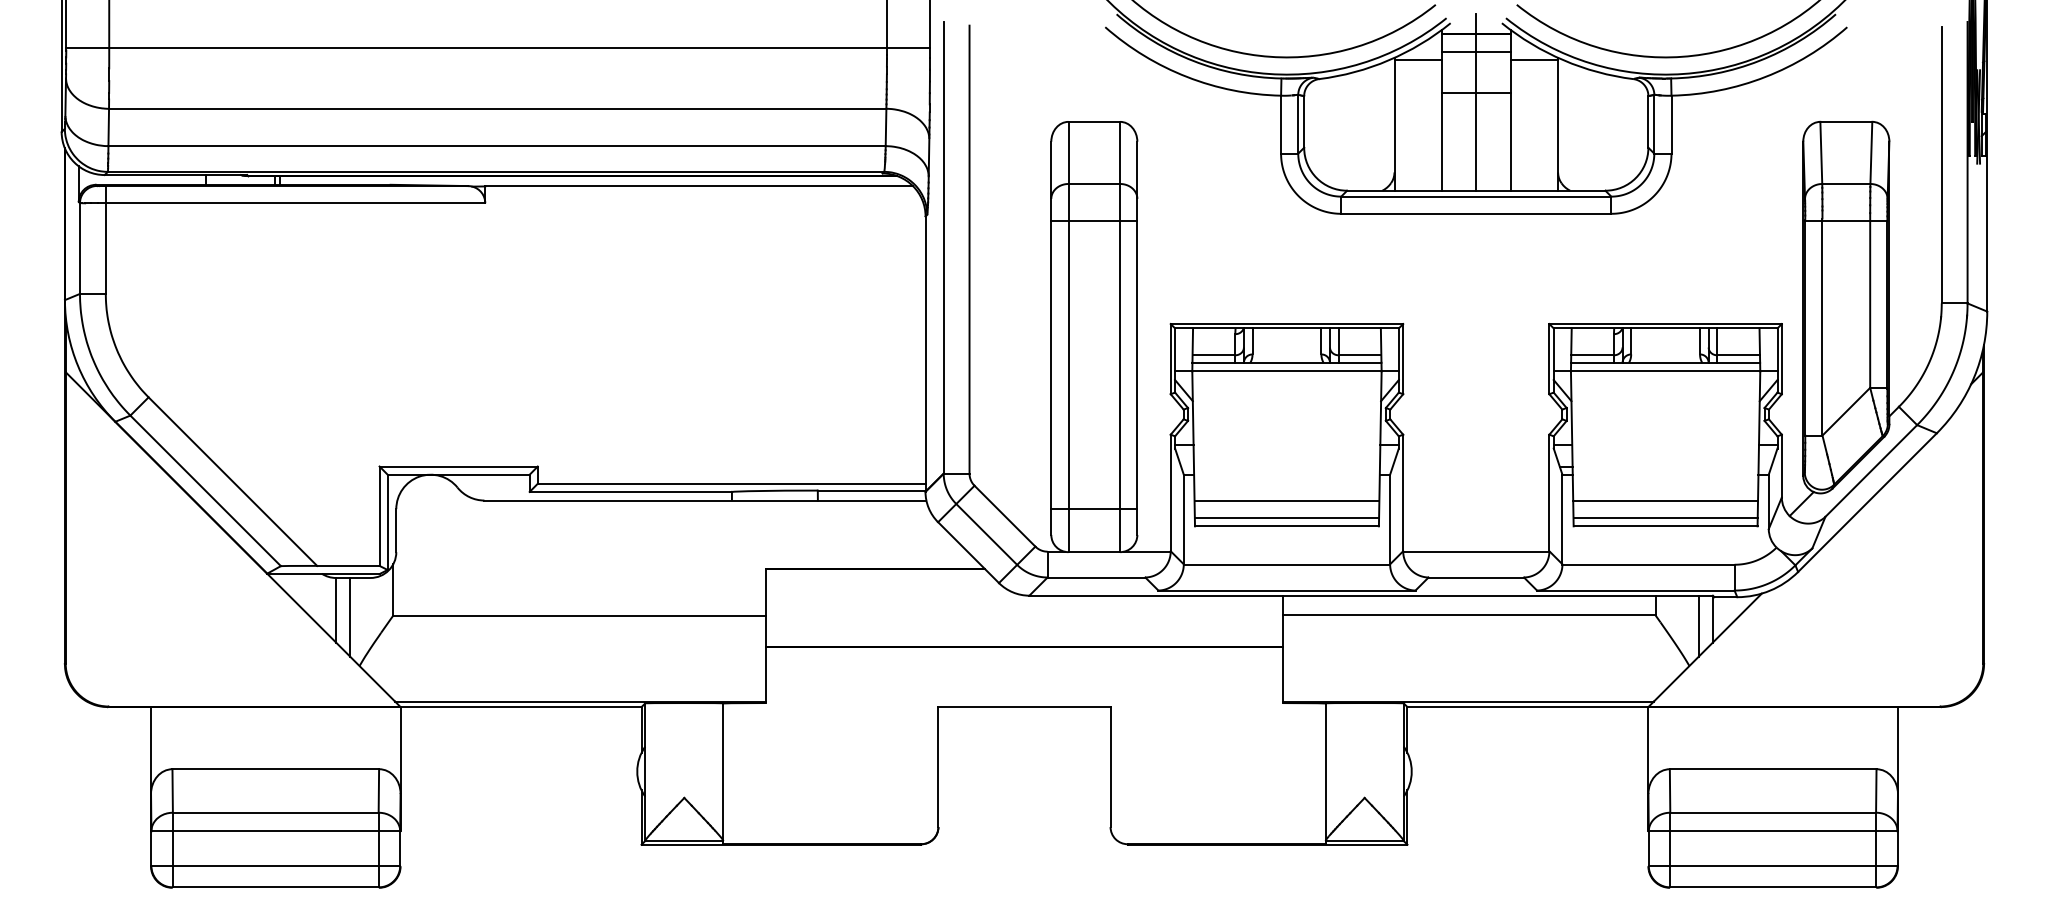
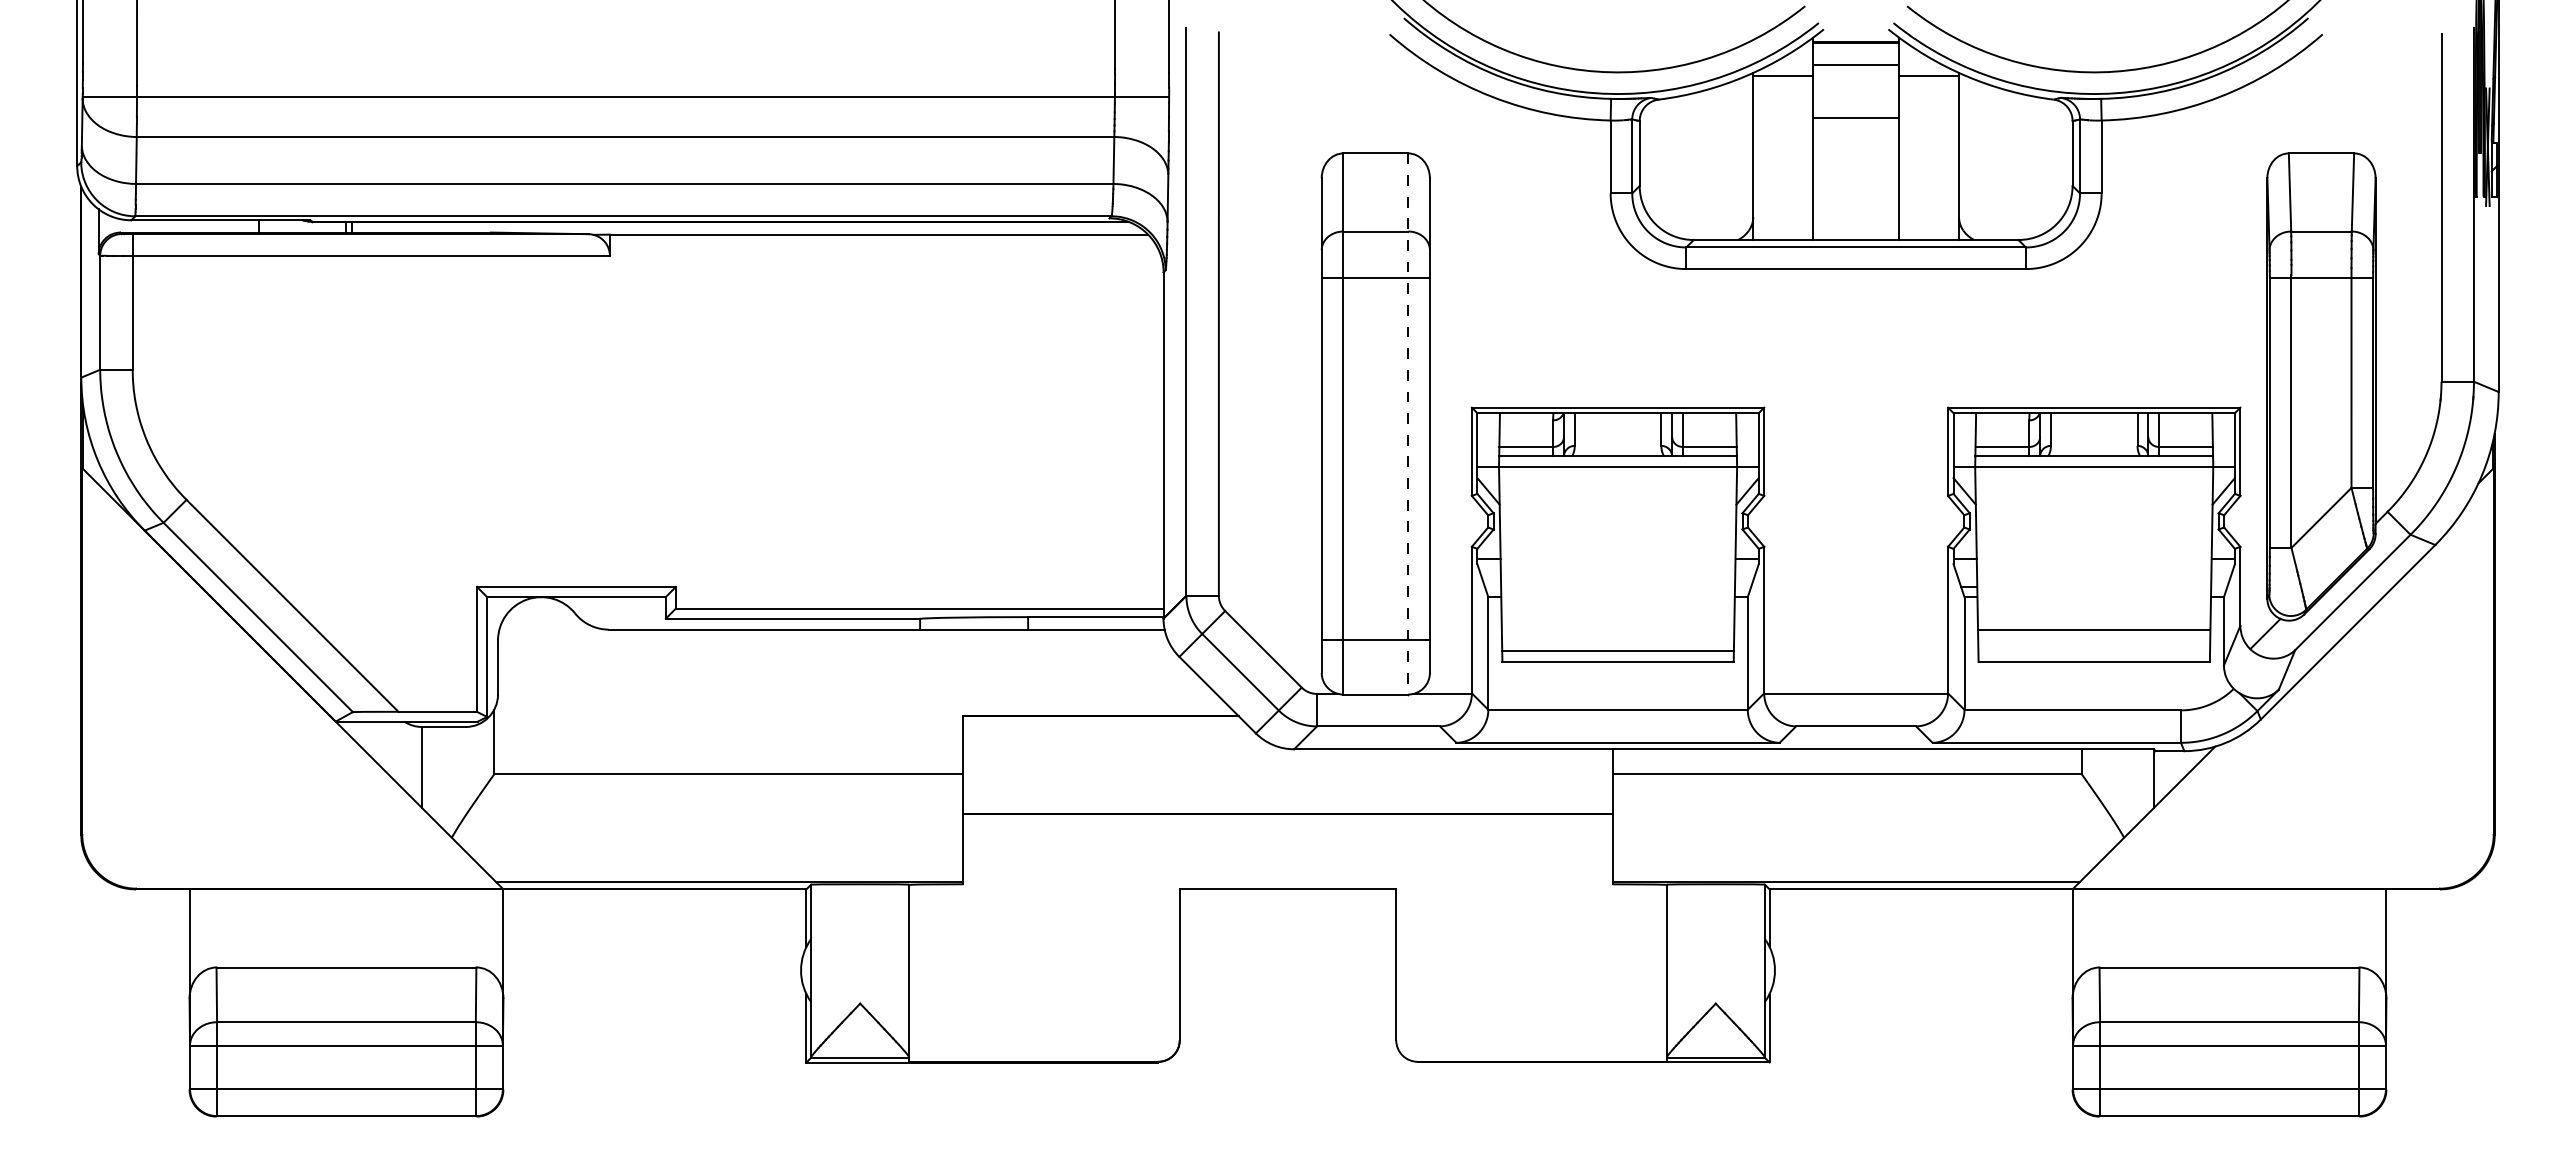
line: (498, 48) -> (626, 97), moved
line: (1476, 102) -> (1856, 128), removed
line: (1120, 336) -> (1408, 423), solid -> dashed
line: (1286, 500) -> (1617, 629), removed
line: (1665, 517) -> (2094, 651), removed
line: (350, 617) -> (440, 776), removed
line: (1698, 626) -> (2135, 787), removed

